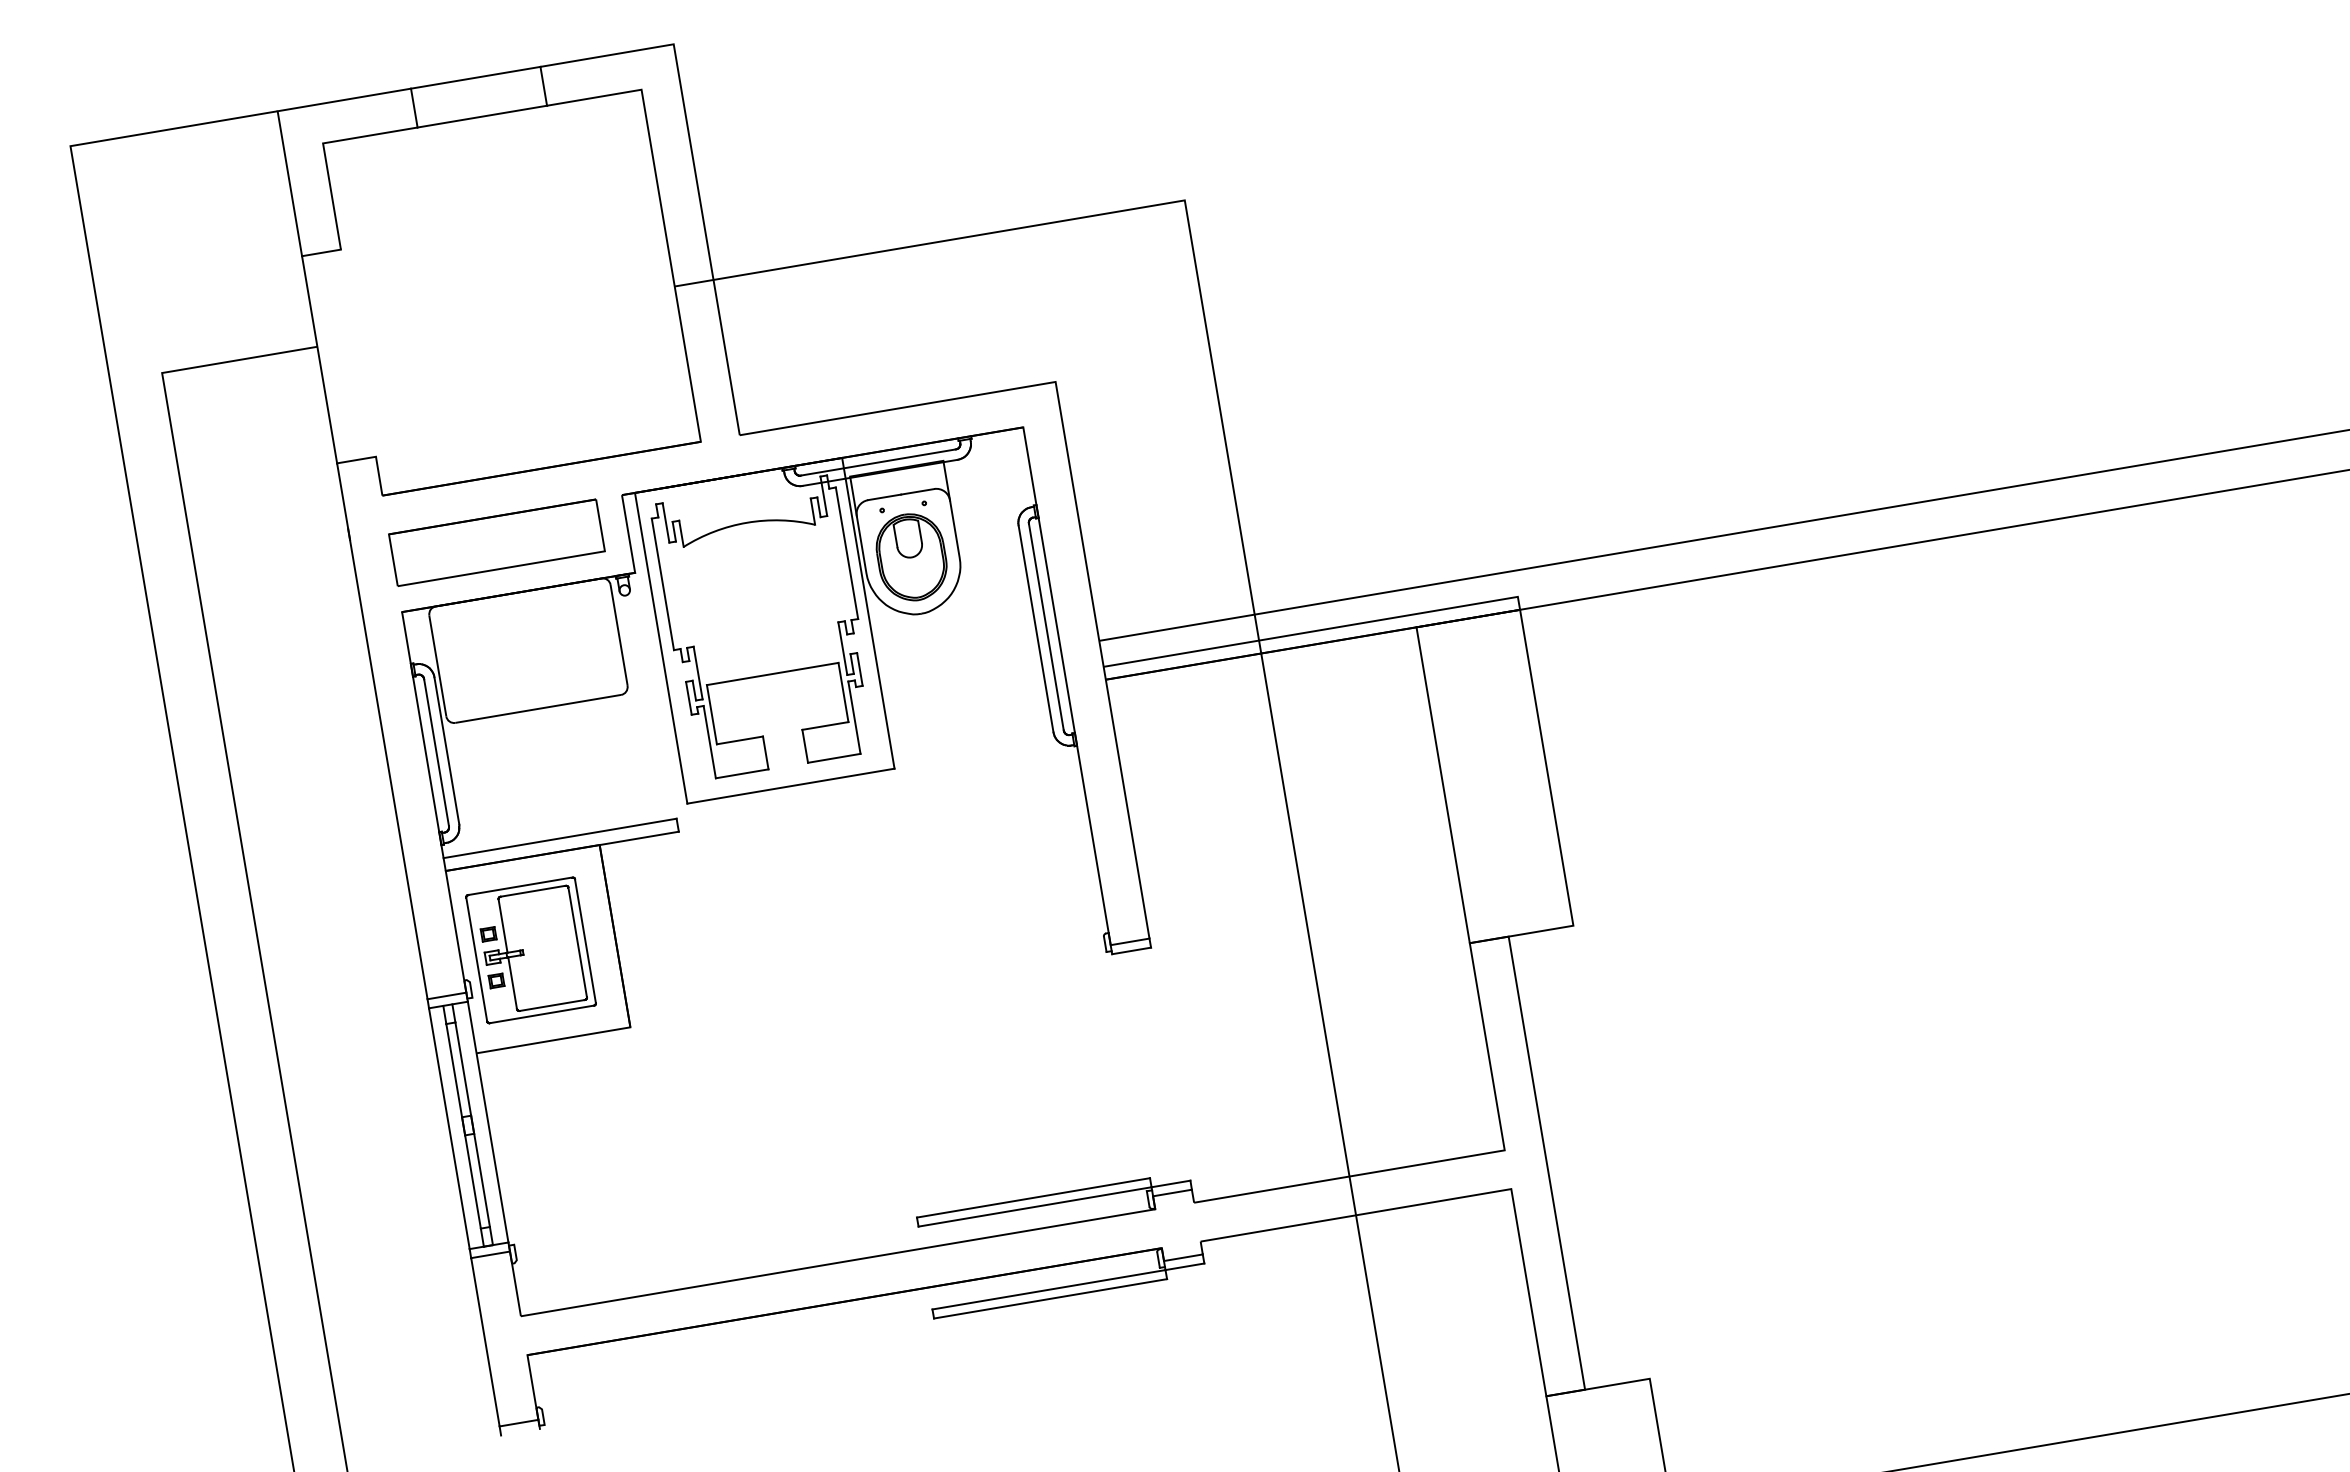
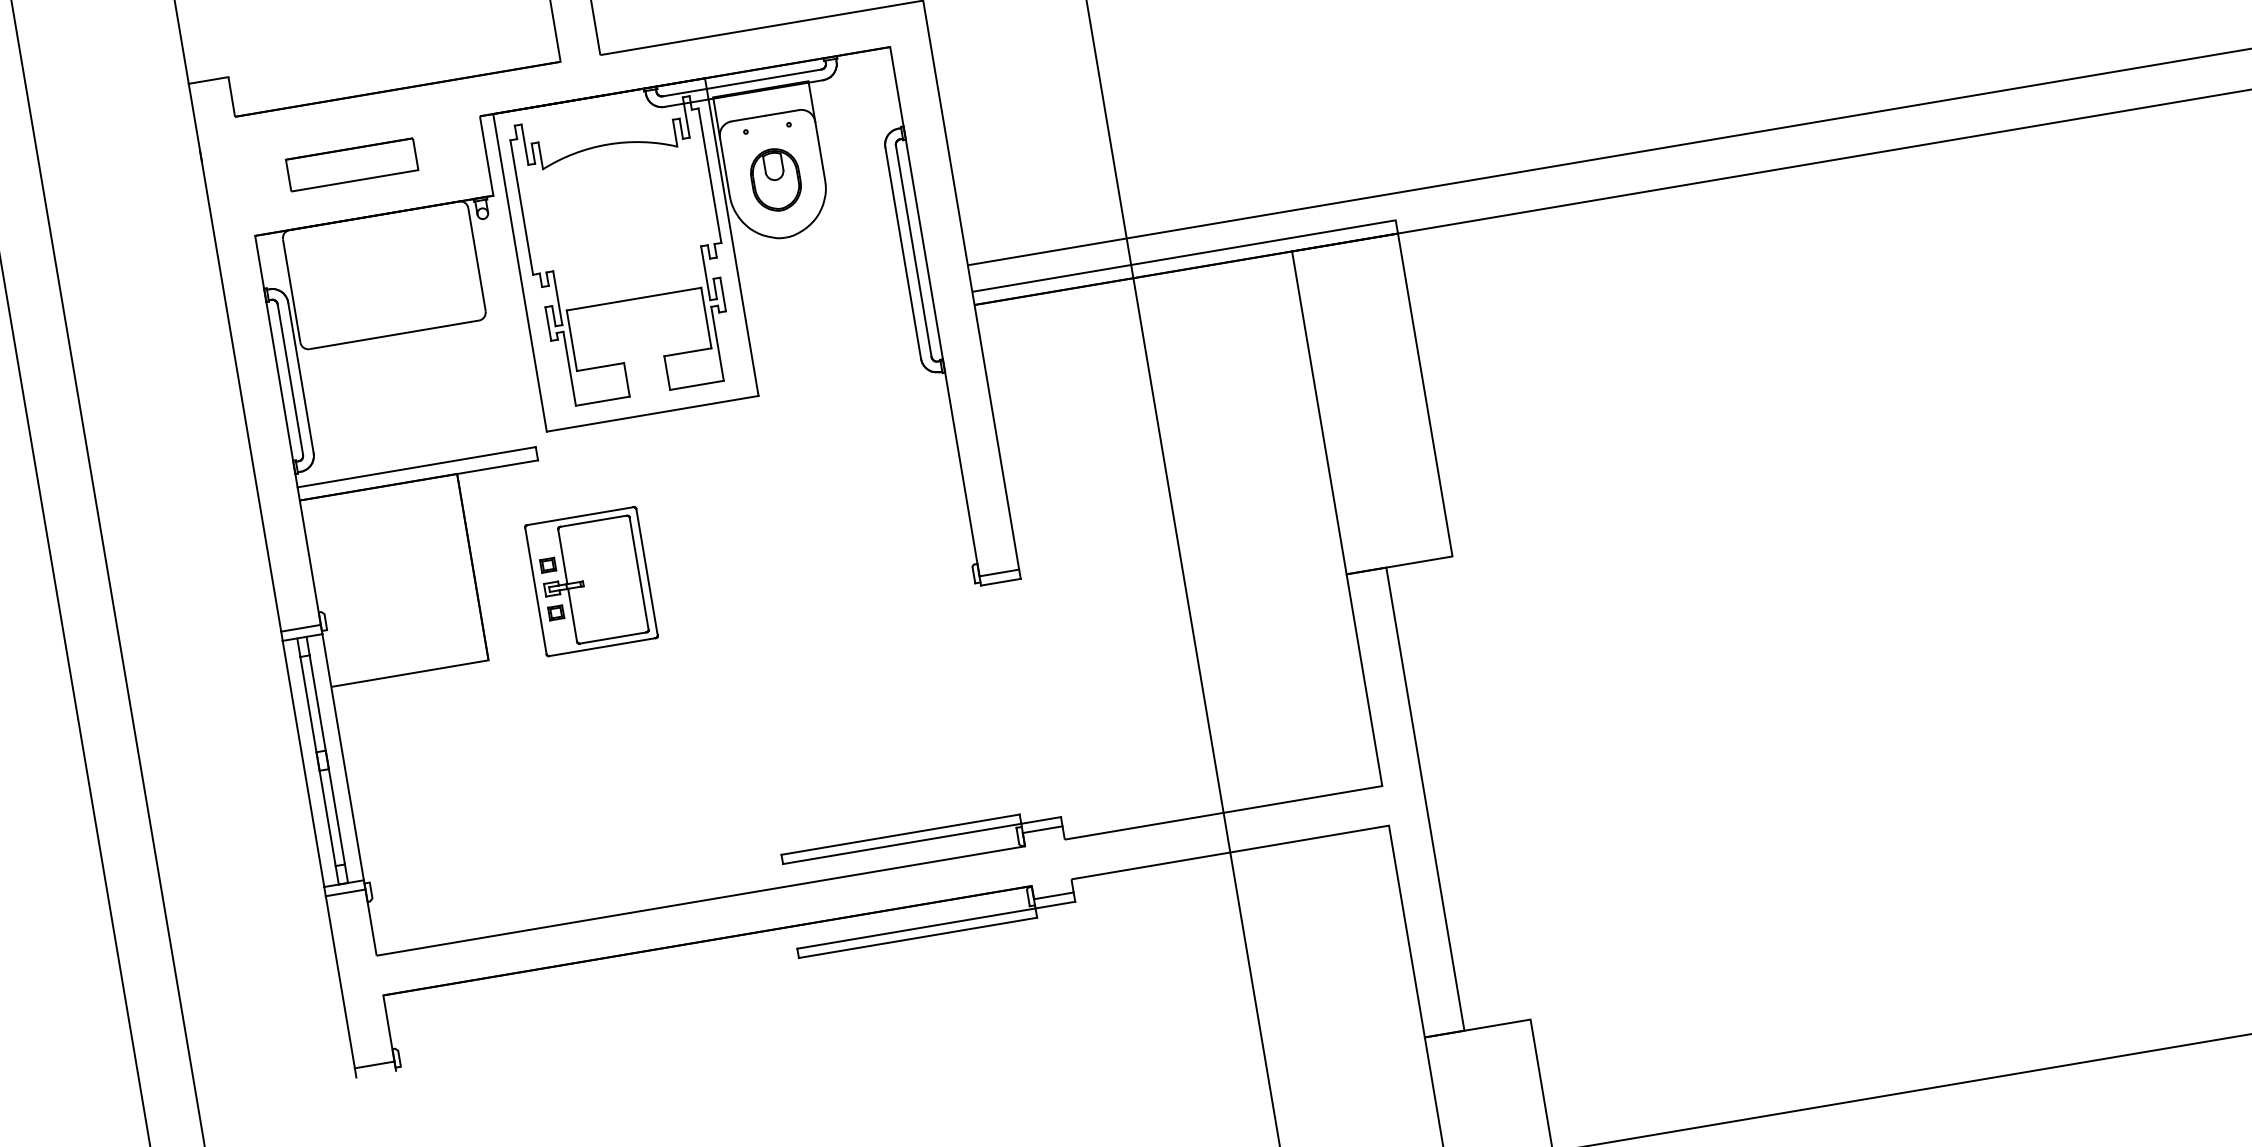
part: (496, 542) -> (351, 164), size x0.6
part: (911, 557) -> (775, 180), size x0.7
part: (530, 950) -> (590, 581), moved

